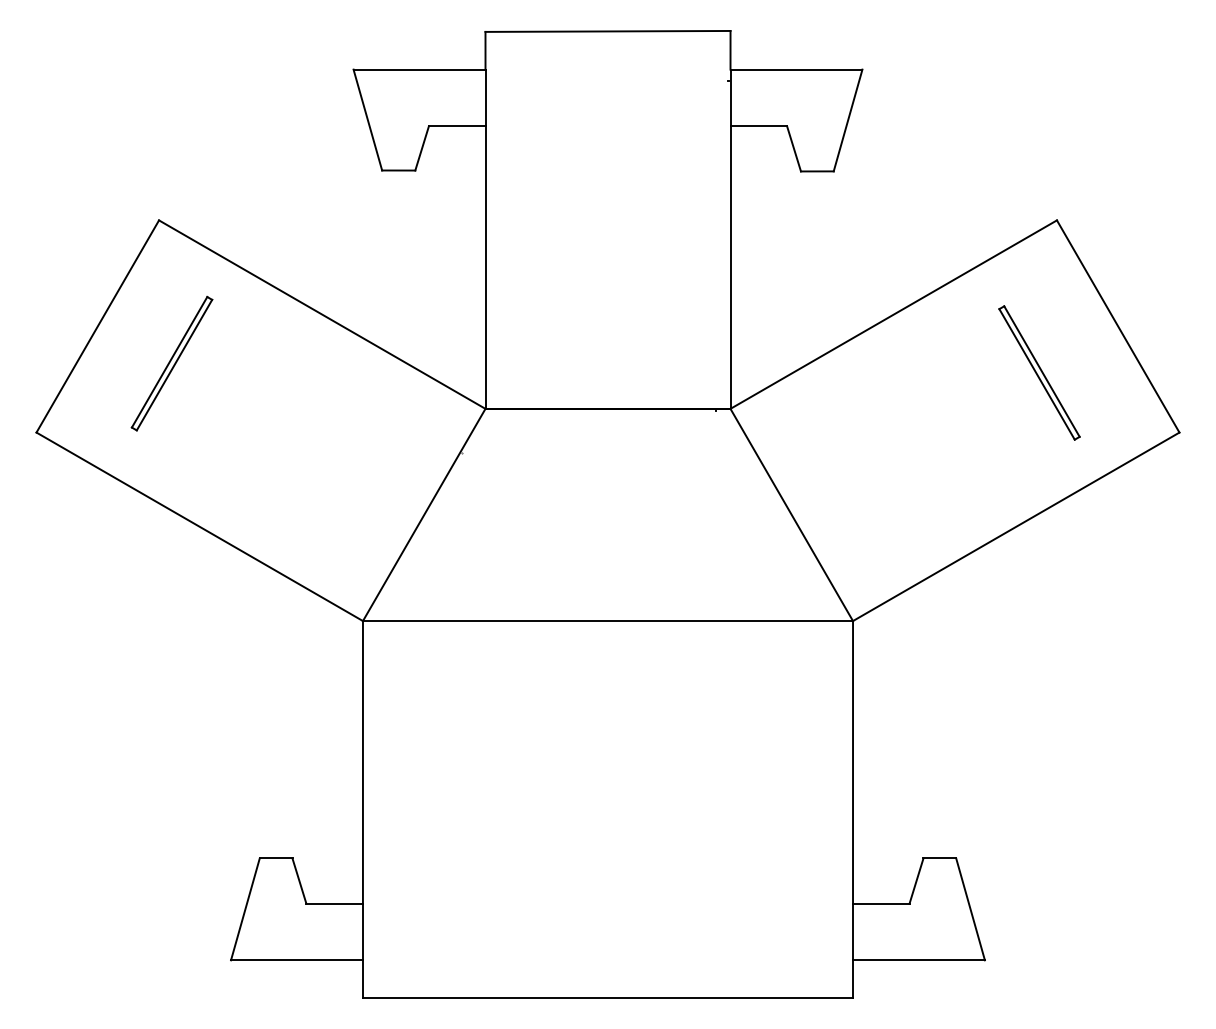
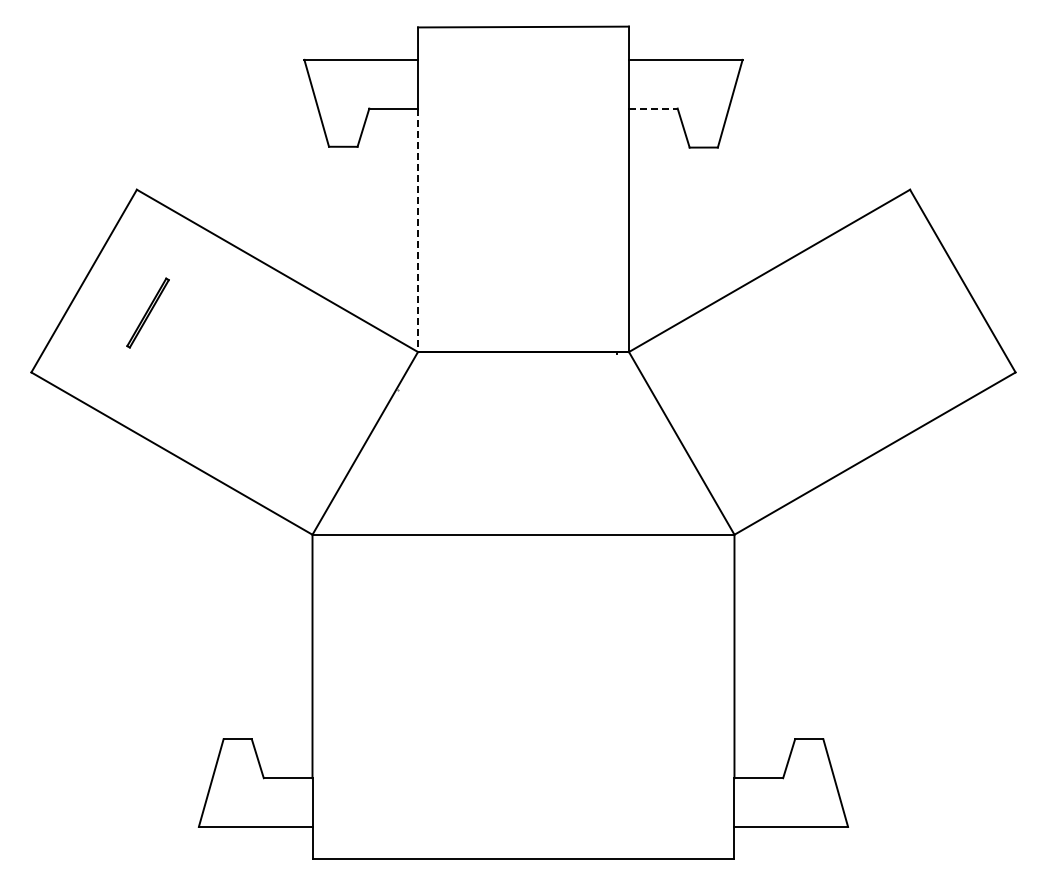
line: (758, 126) -> (653, 108), solid -> dashed
line: (486, 267) -> (418, 230), solid -> dashed
part: (171, 362) -> (147, 312), size x0.6
part: (1038, 372) -> (894, 320), removed

